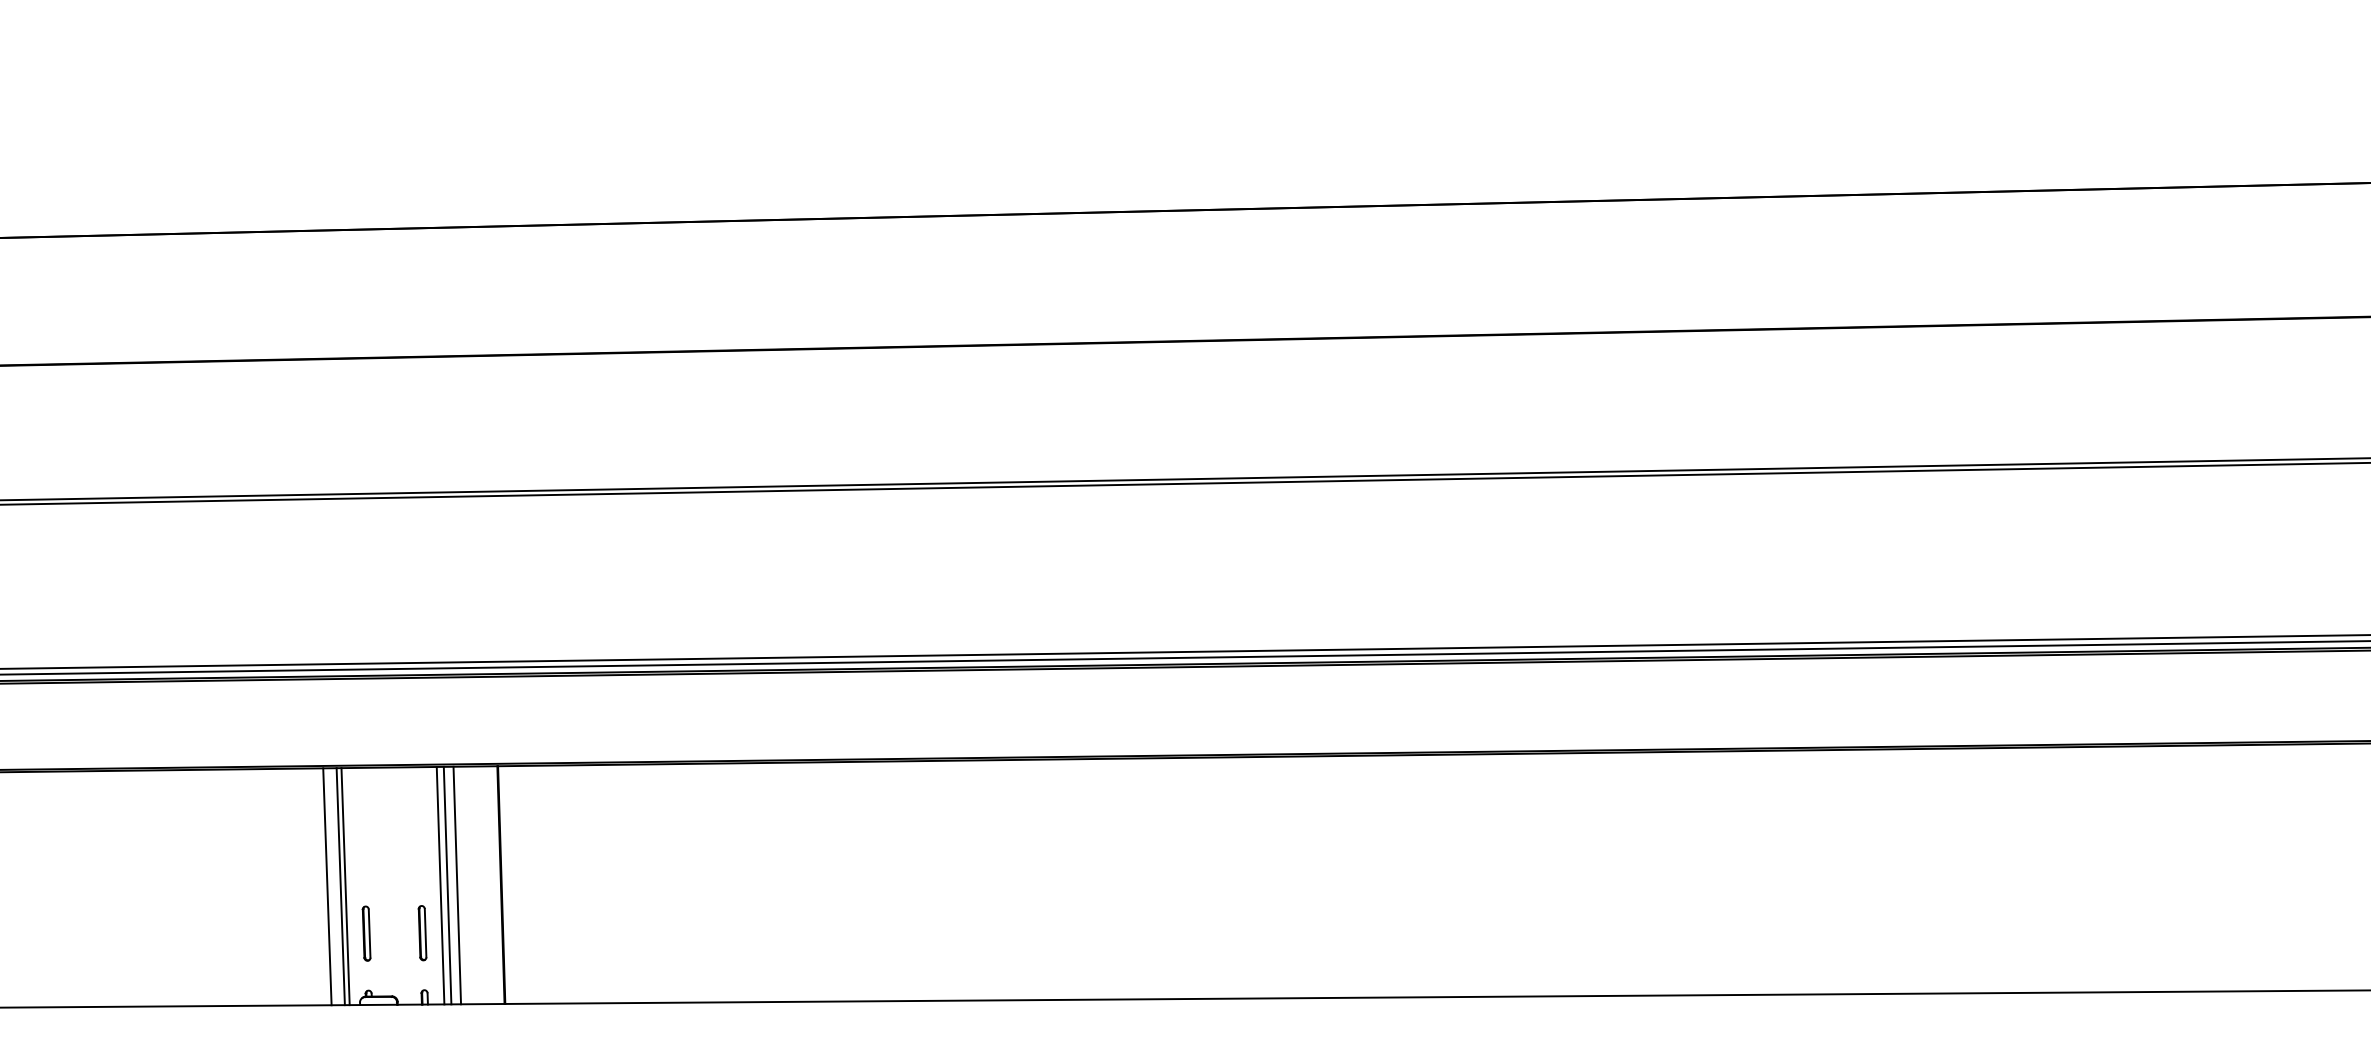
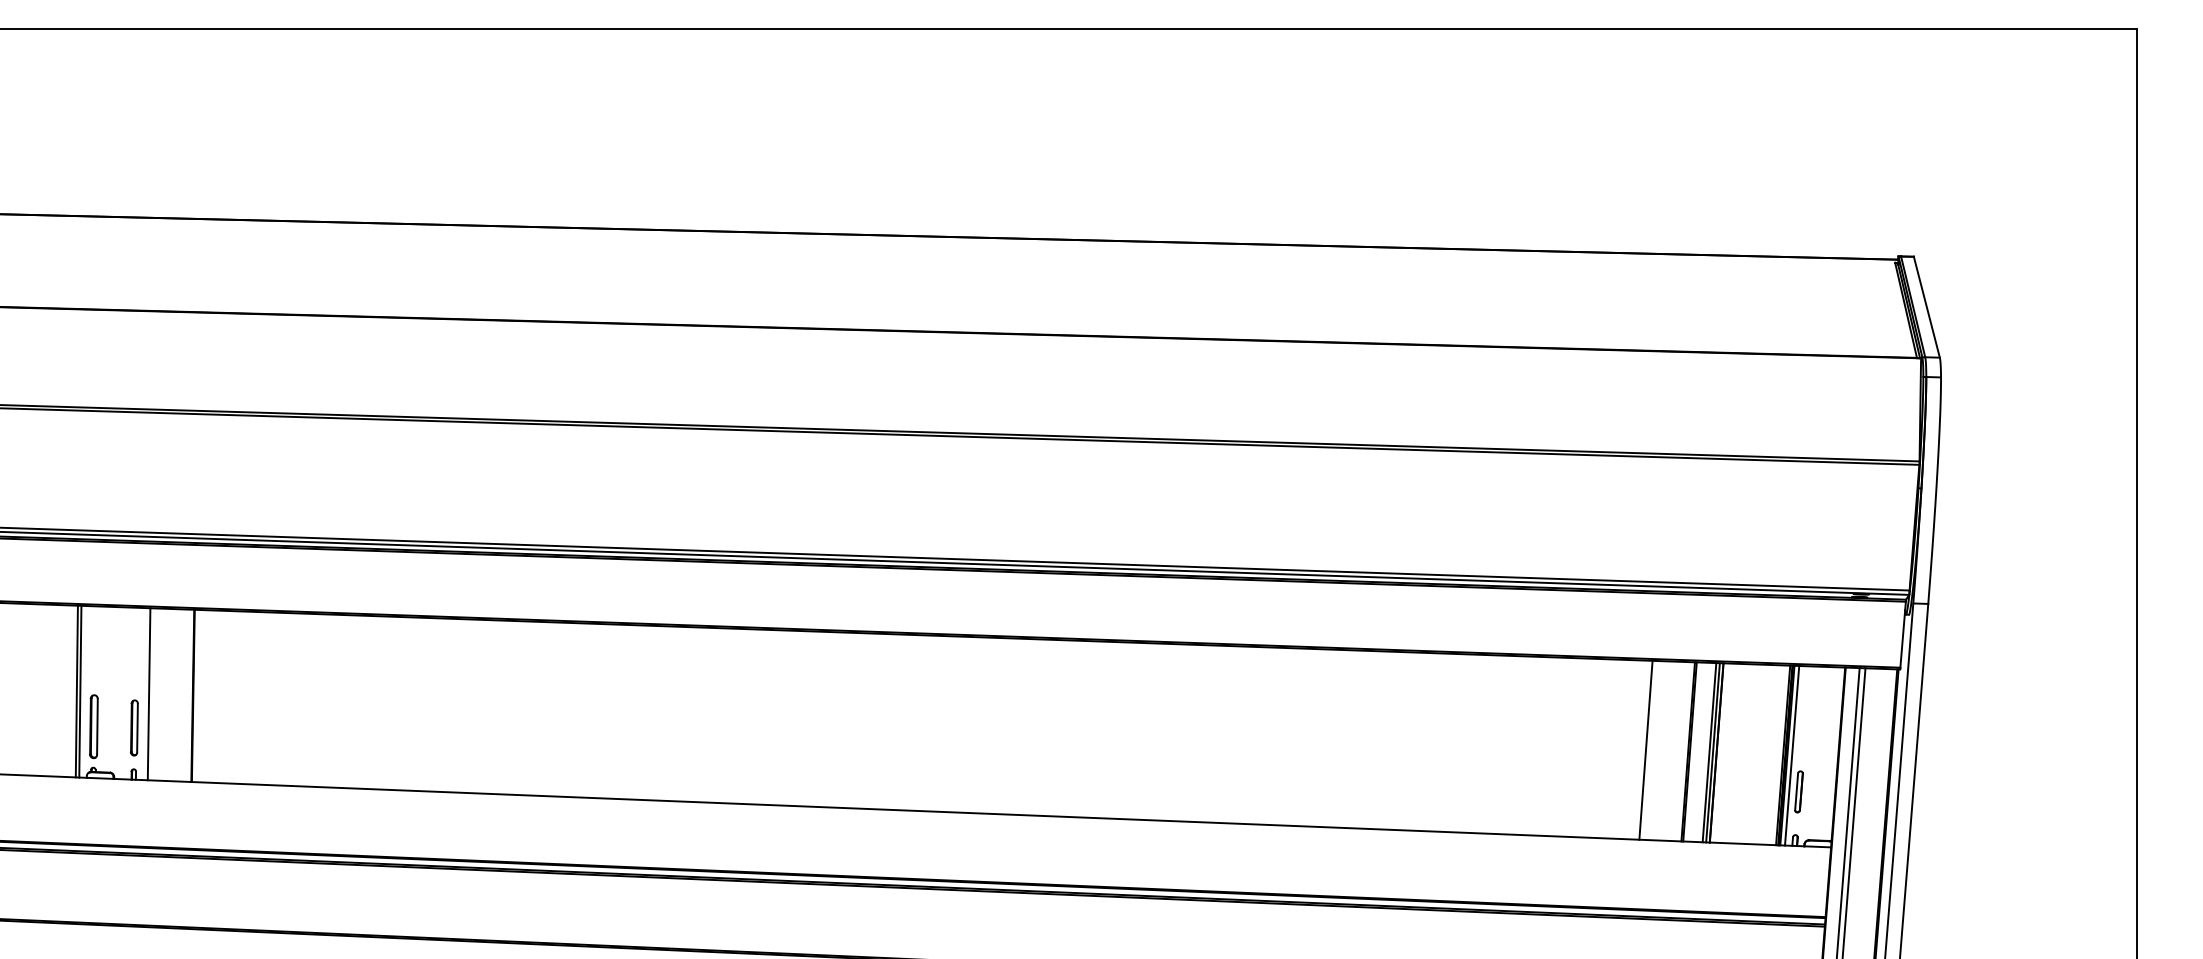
line: (446, 885) -> (153, 694), removed
line: (456, 885) -> (160, 694), removed
line: (327, 887) -> (67, 691), removed
part: (365, 932) -> (93, 725), size x1.6
part: (422, 932) -> (134, 727), size x1.4

